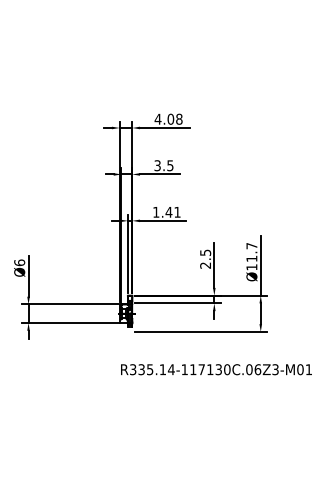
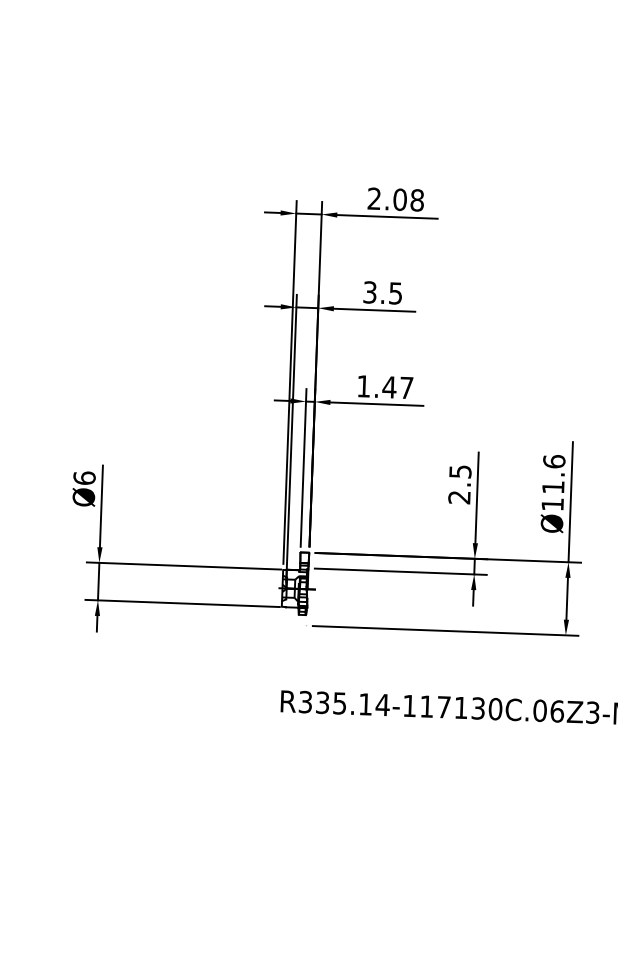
text: (157, 118) -> (373, 197), 4.08 -> 2.08
text: (177, 212) -> (406, 388), 1.41 -> 1.47
text: (251, 245) -> (553, 460), Ø11.7 -> Ø11.6

